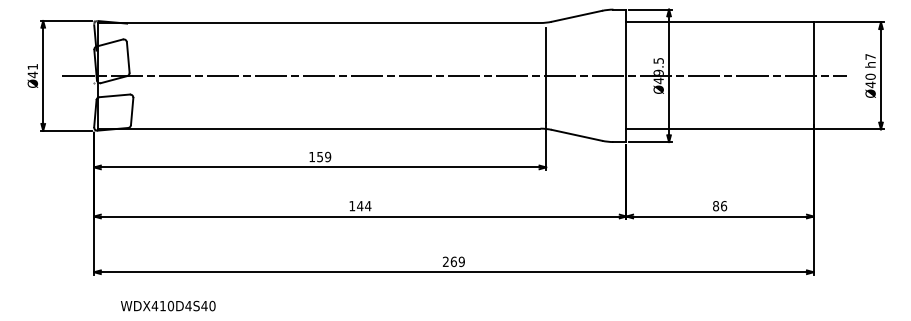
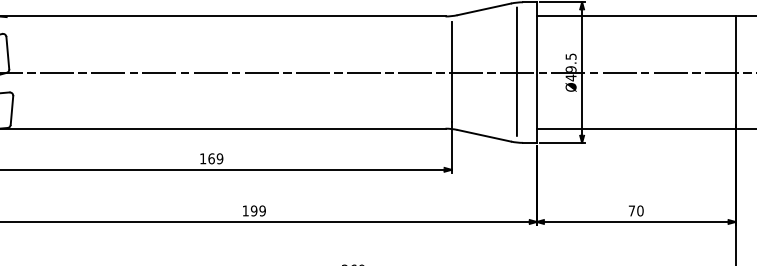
line: (607, 74) -> (516, 71), added
text: (320, 156) -> (211, 158), 159 -> 169
text: (364, 206) -> (258, 211), 144 -> 199
text: (720, 206) -> (636, 211), 86 -> 70

